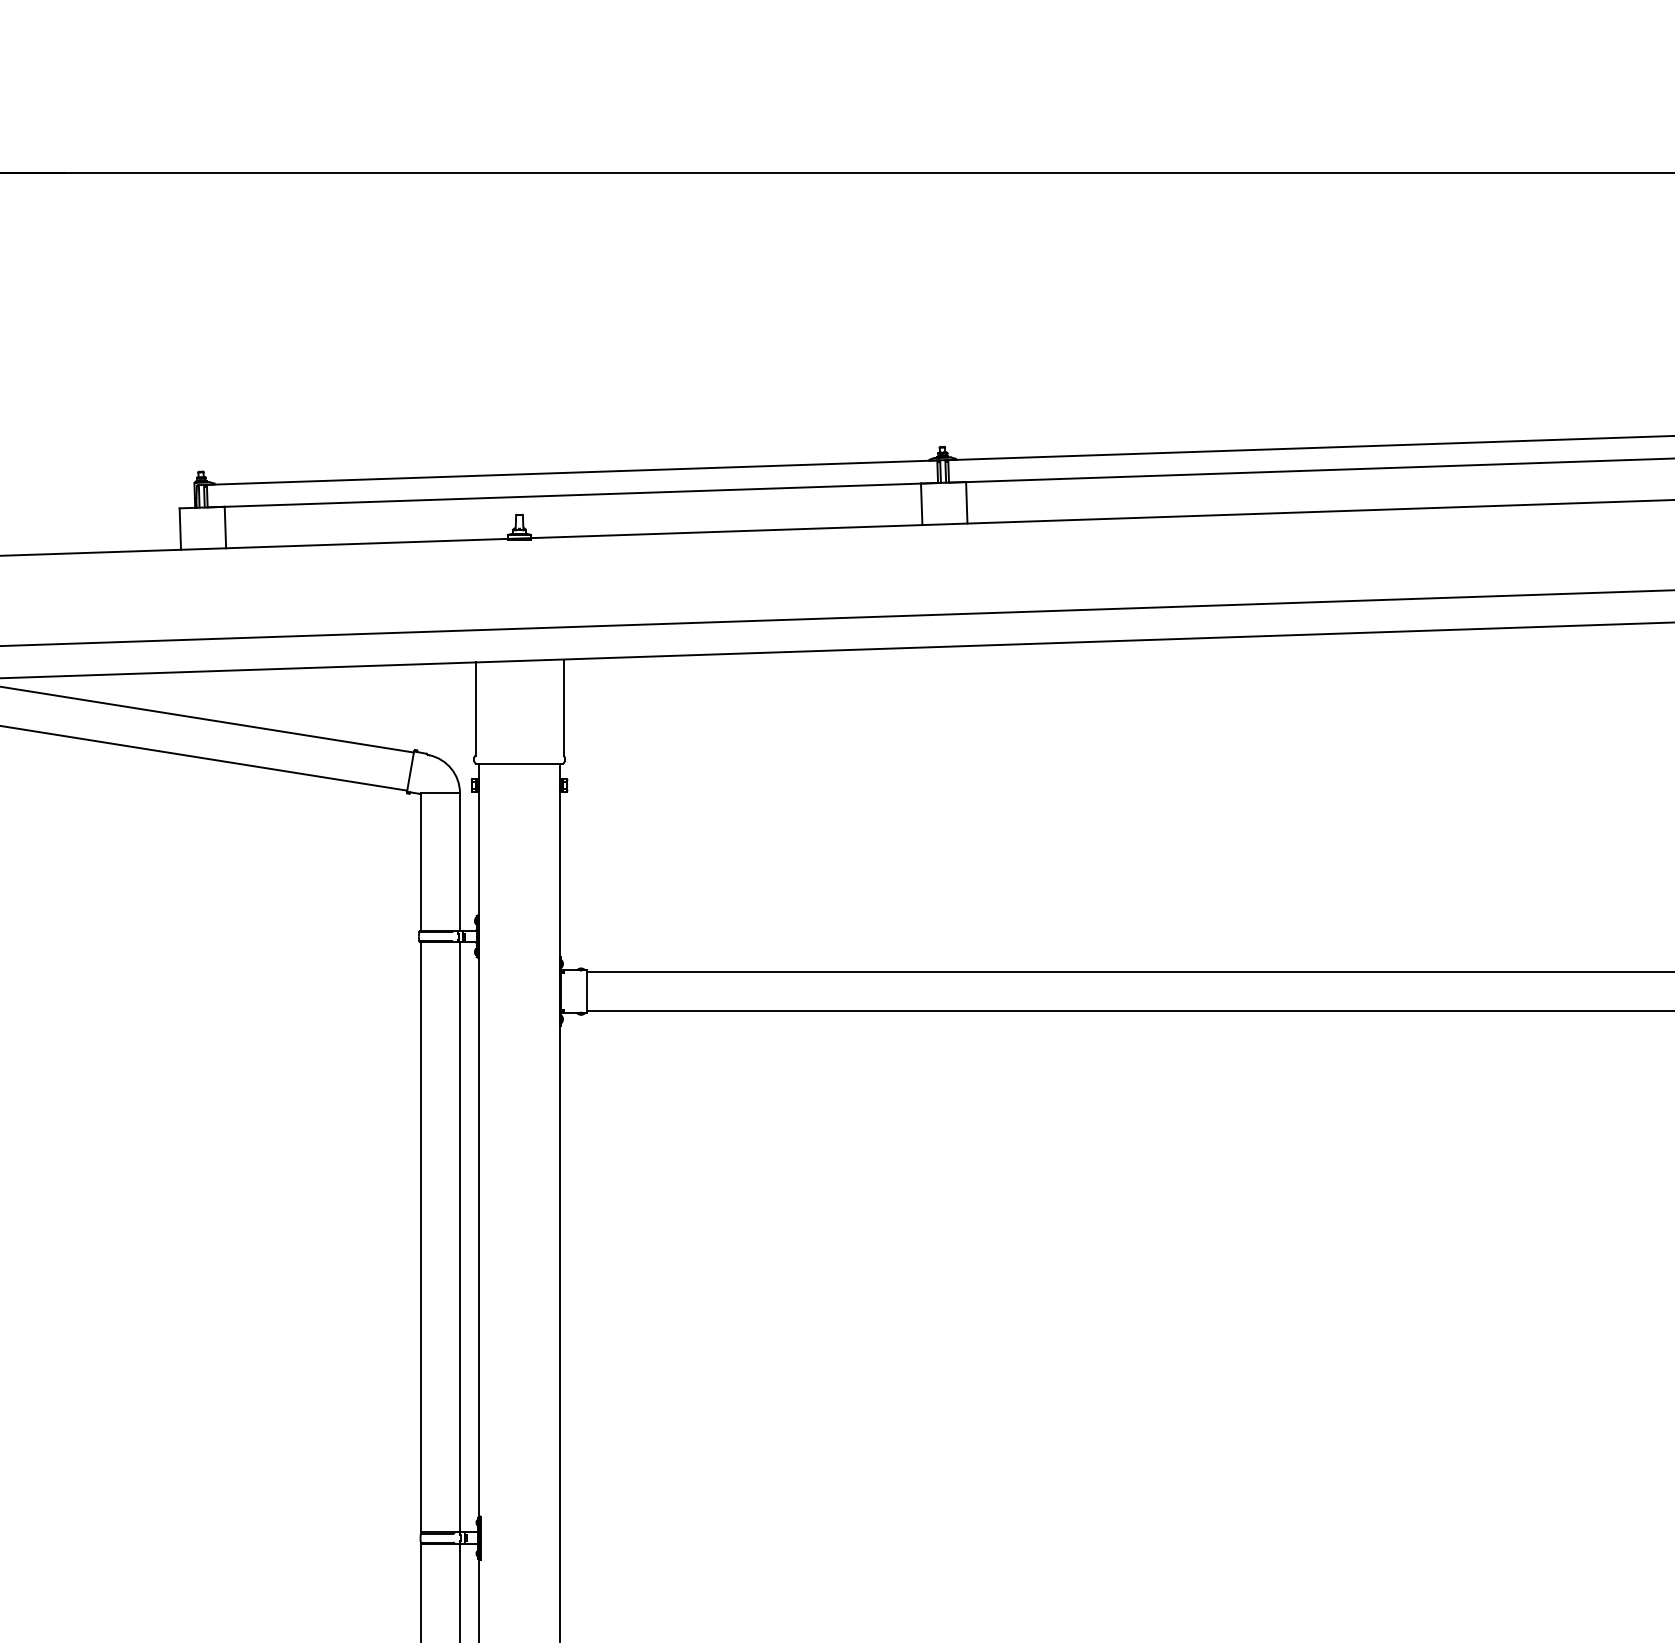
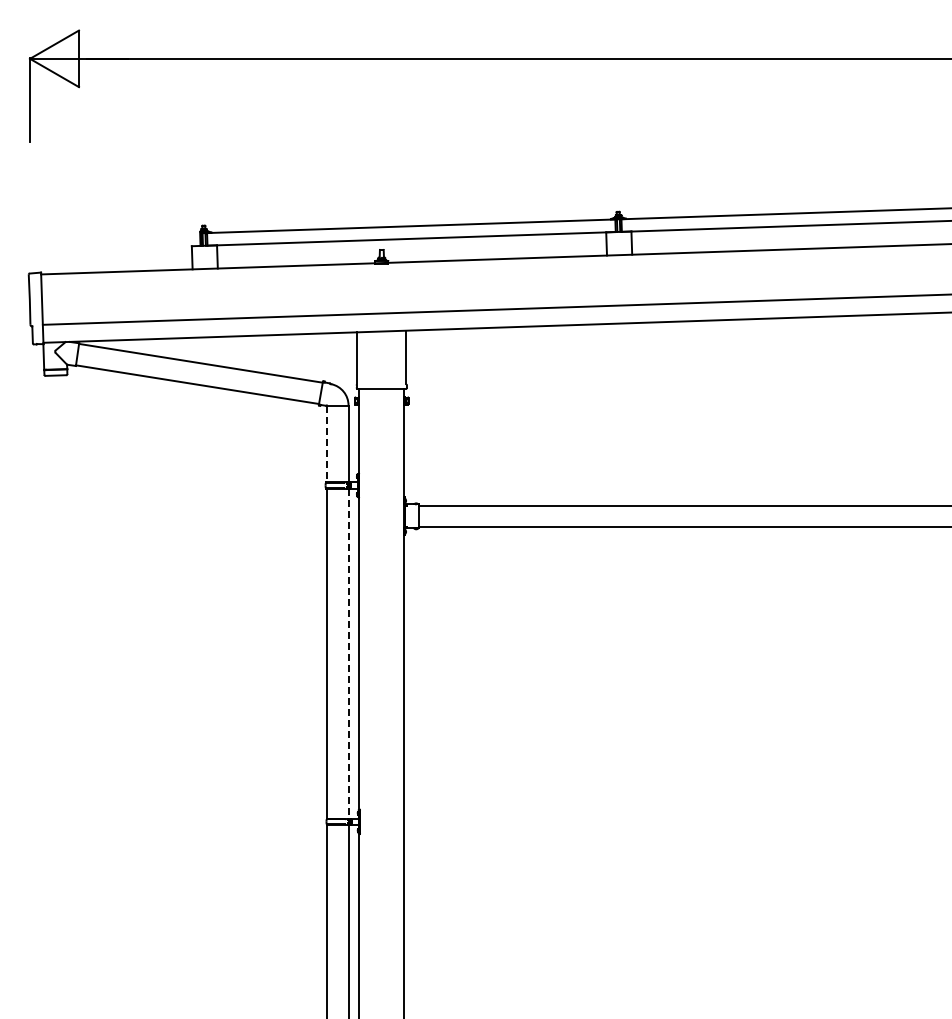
line: (420, 863) -> (326, 444), solid -> dashed
line: (459, 1237) -> (348, 653), solid -> dashed

